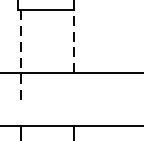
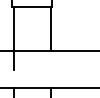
line: (74, 42) -> (51, 29), dashed -> solid
line: (20, 55) -> (14, 38), dashed -> solid

